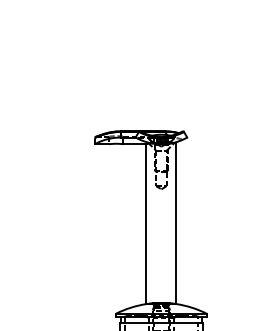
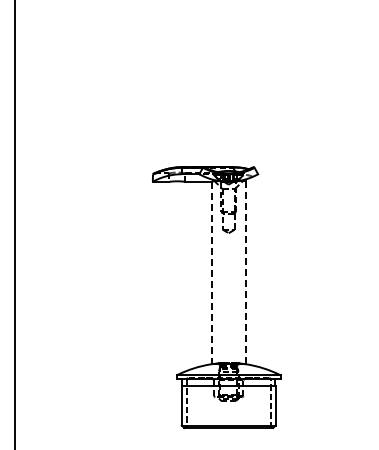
line: (176, 223) -> (245, 272), solid -> dashed
line: (146, 224) -> (211, 273), solid -> dashed

